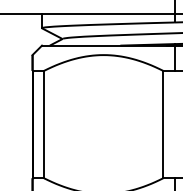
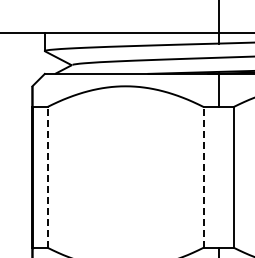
line: (44, 123) -> (47, 176), solid -> dashed
line: (163, 123) -> (203, 176), solid -> dashed

